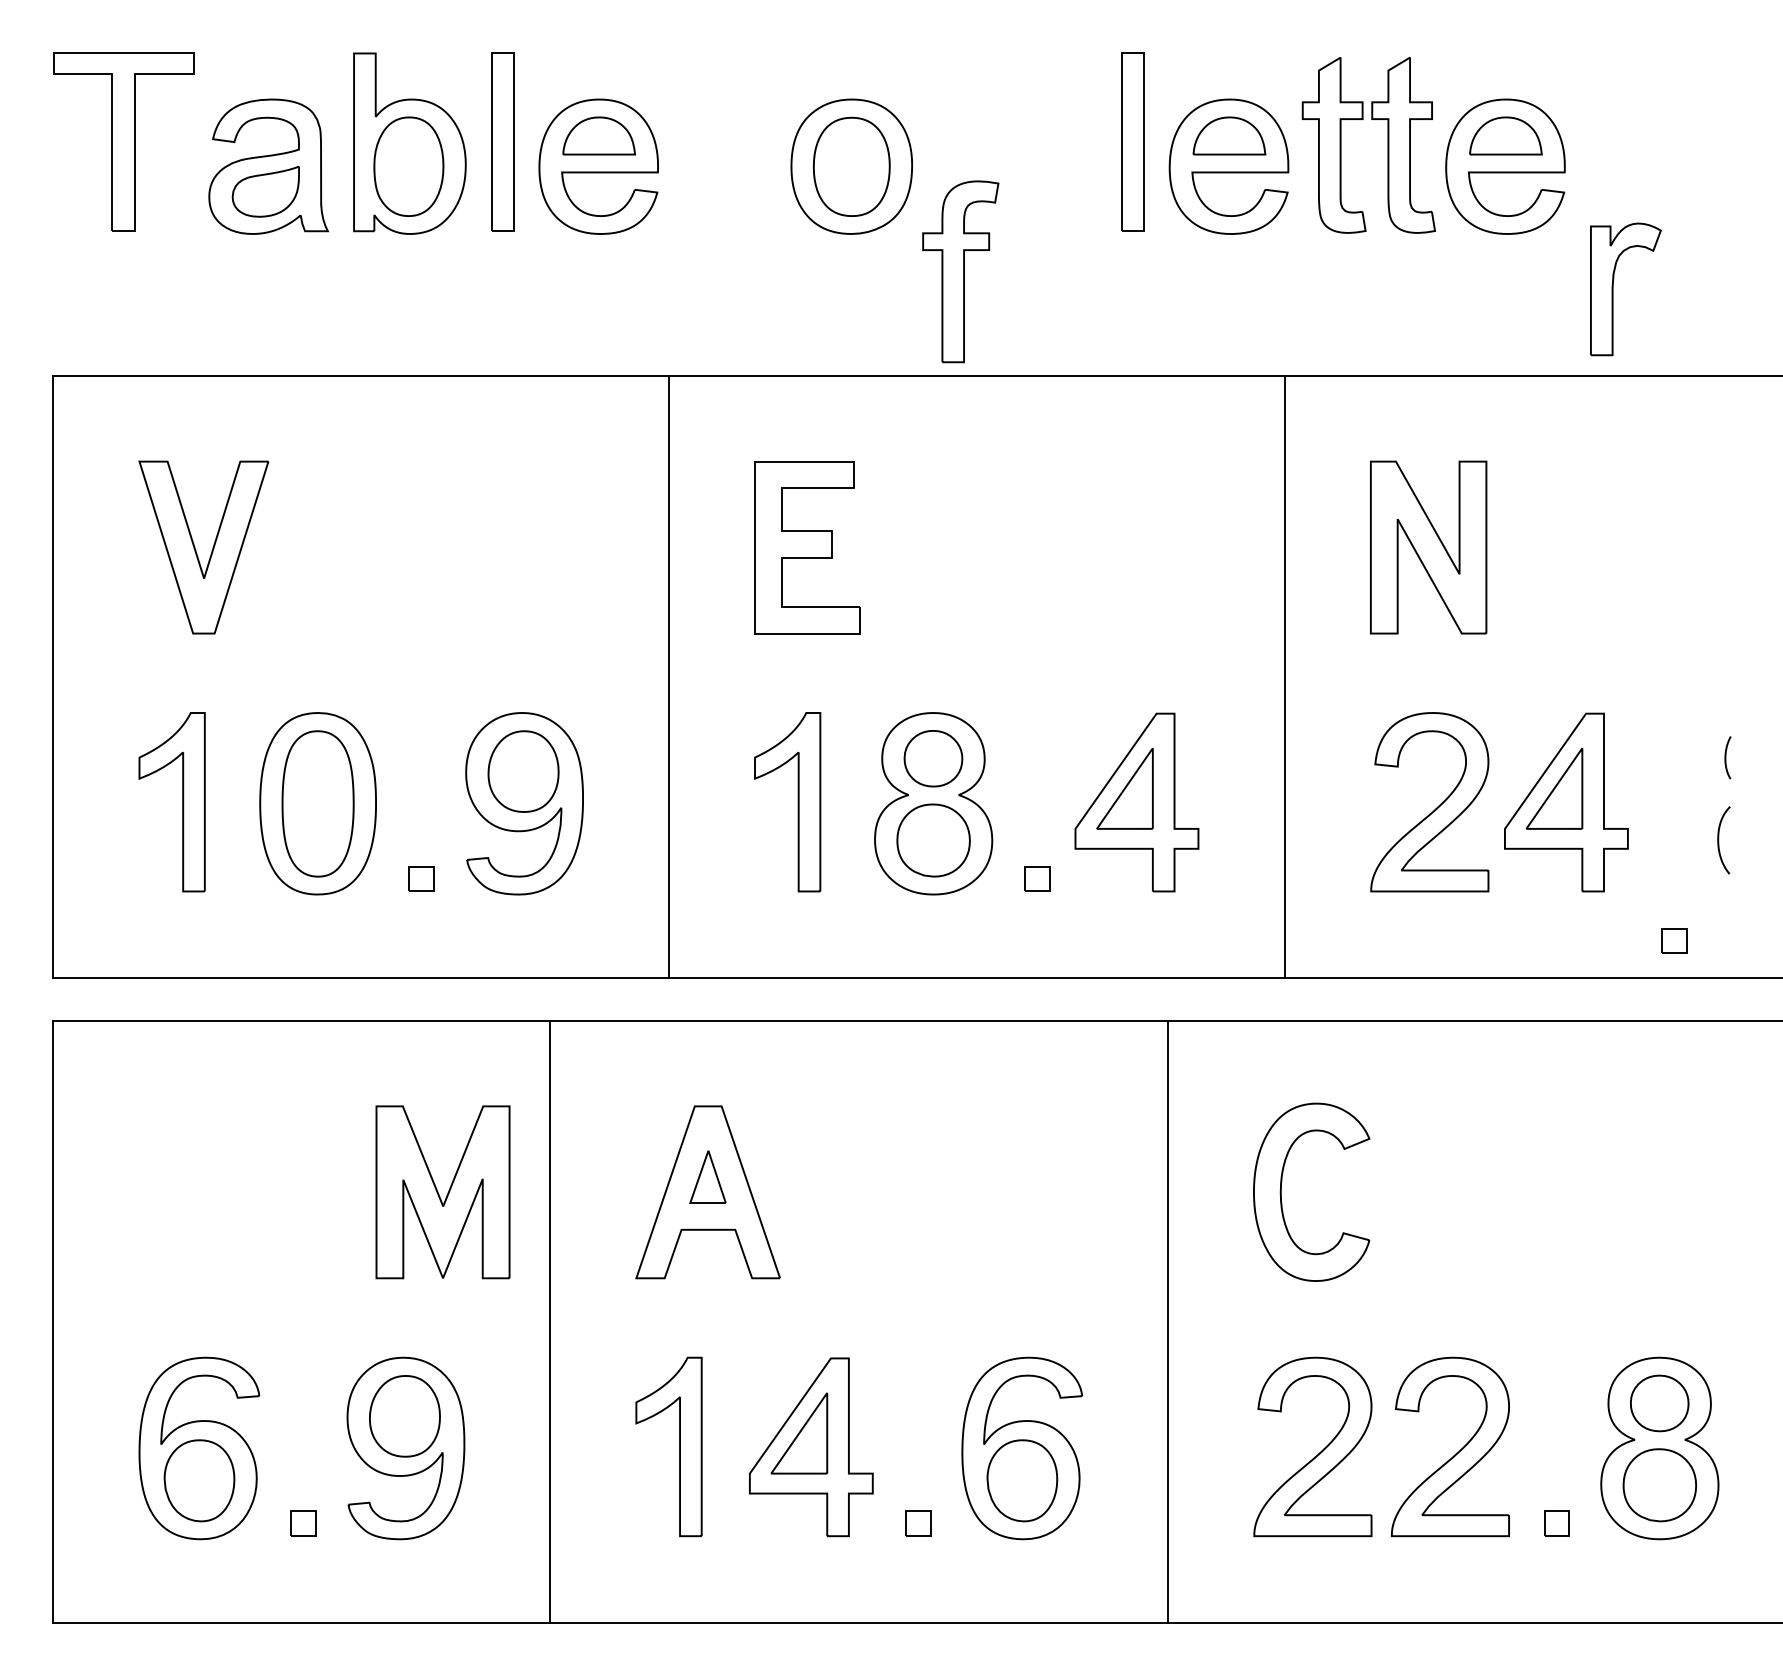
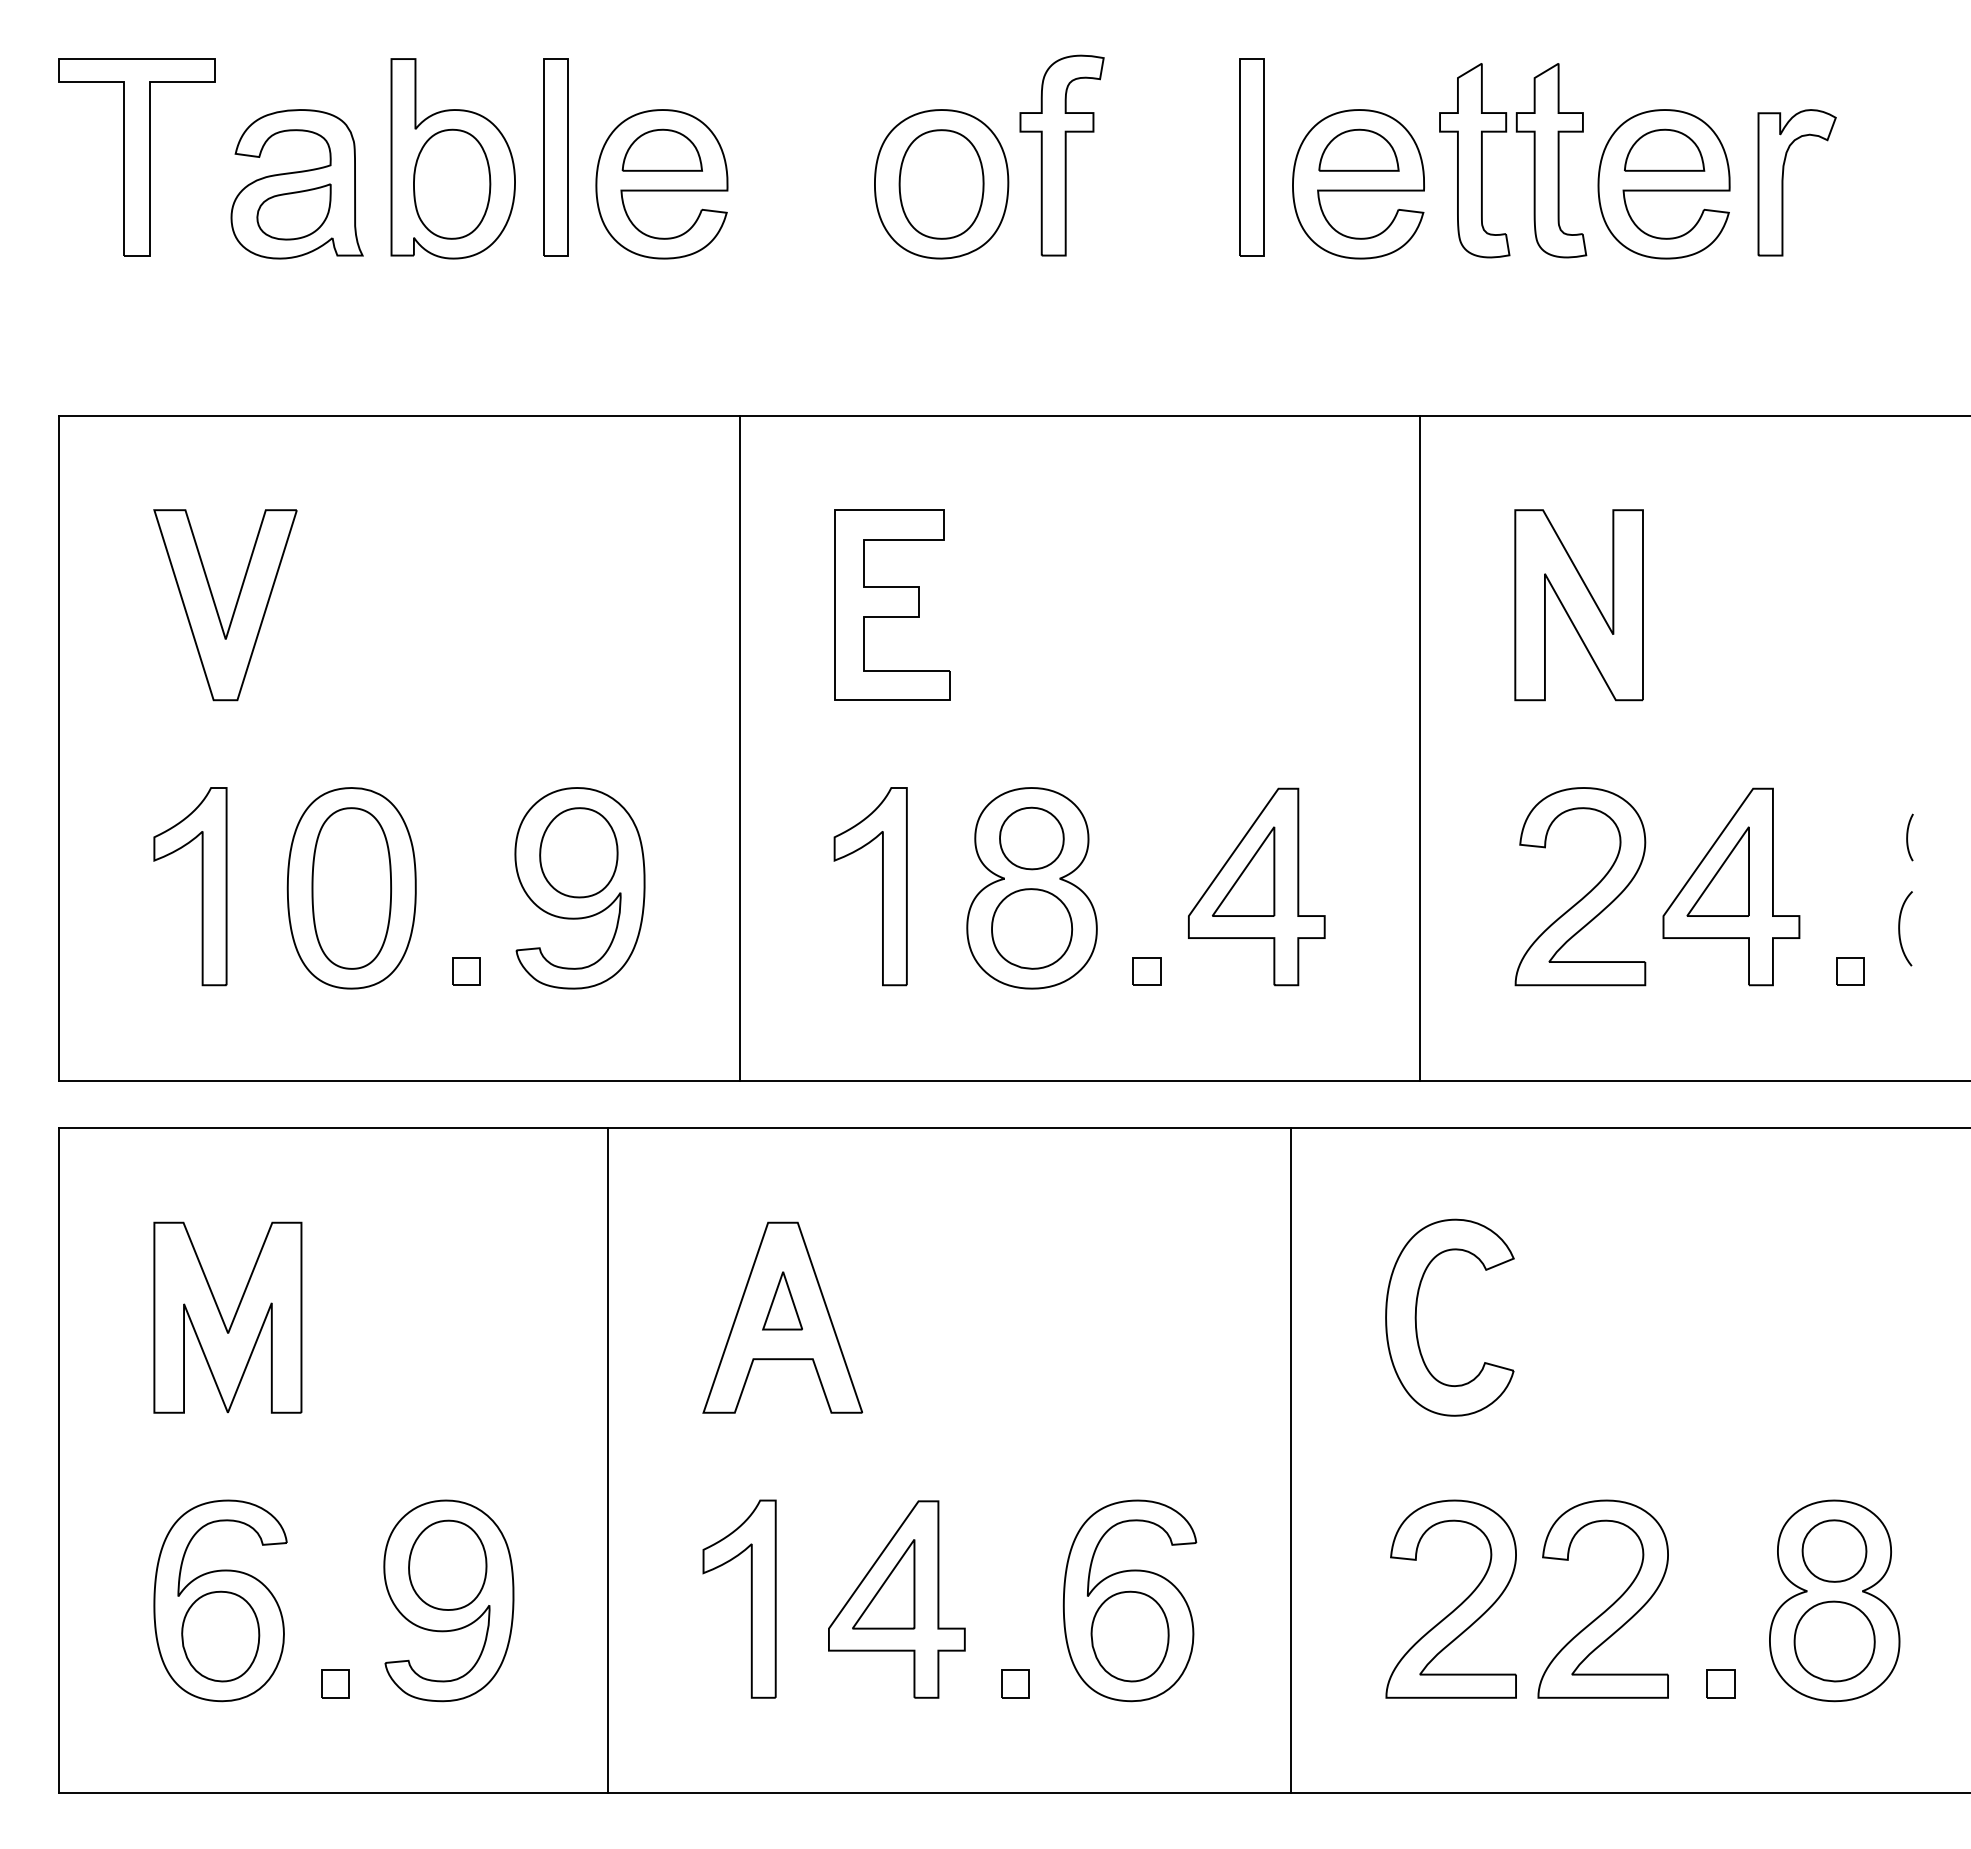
part: (960, 271) -> (1061, 155), moved
part: (1613, 289) -> (1783, 182), moved
part: (1674, 940) -> (1850, 970), moved
part: (442, 1192) -> (227, 1317), moved

